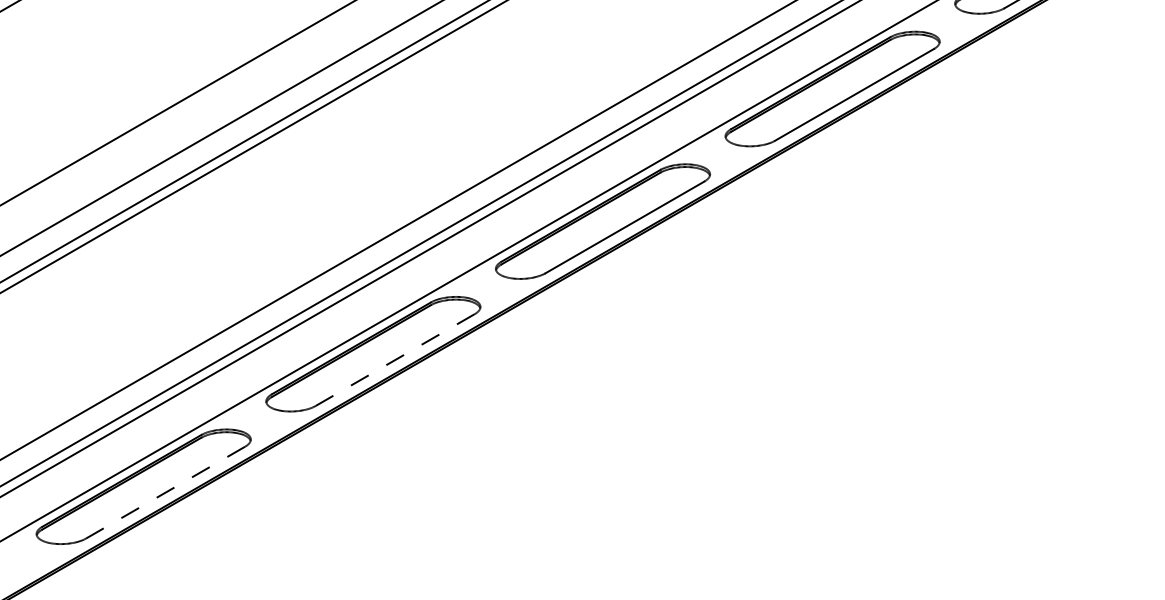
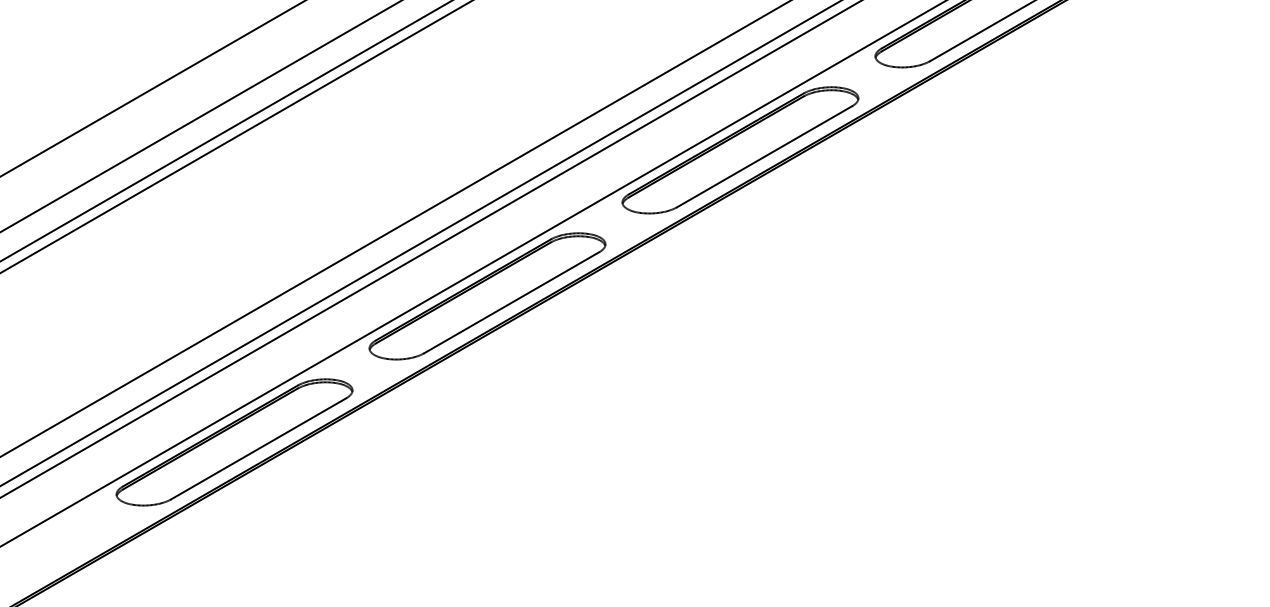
line: (395, 360) -> (511, 303), dashed -> solid
line: (165, 492) -> (258, 448), dashed -> solid

